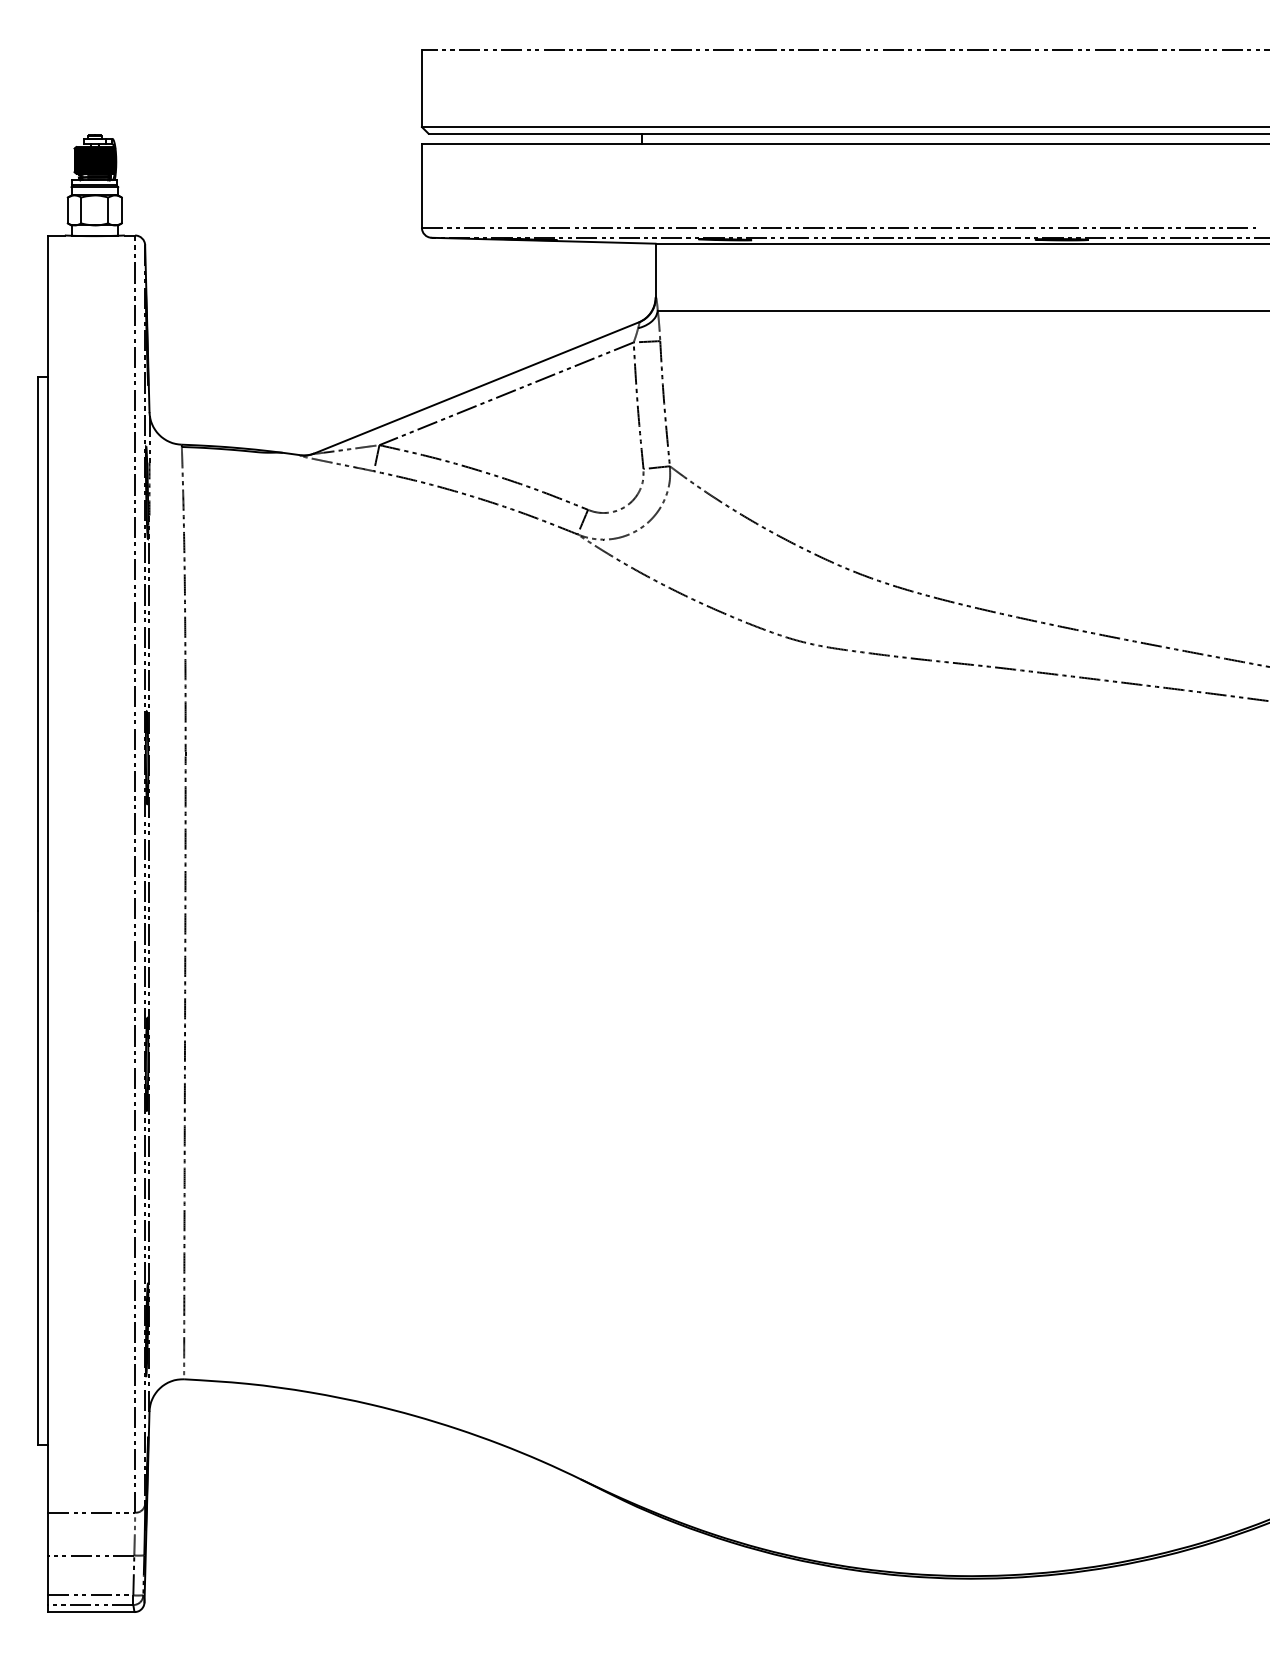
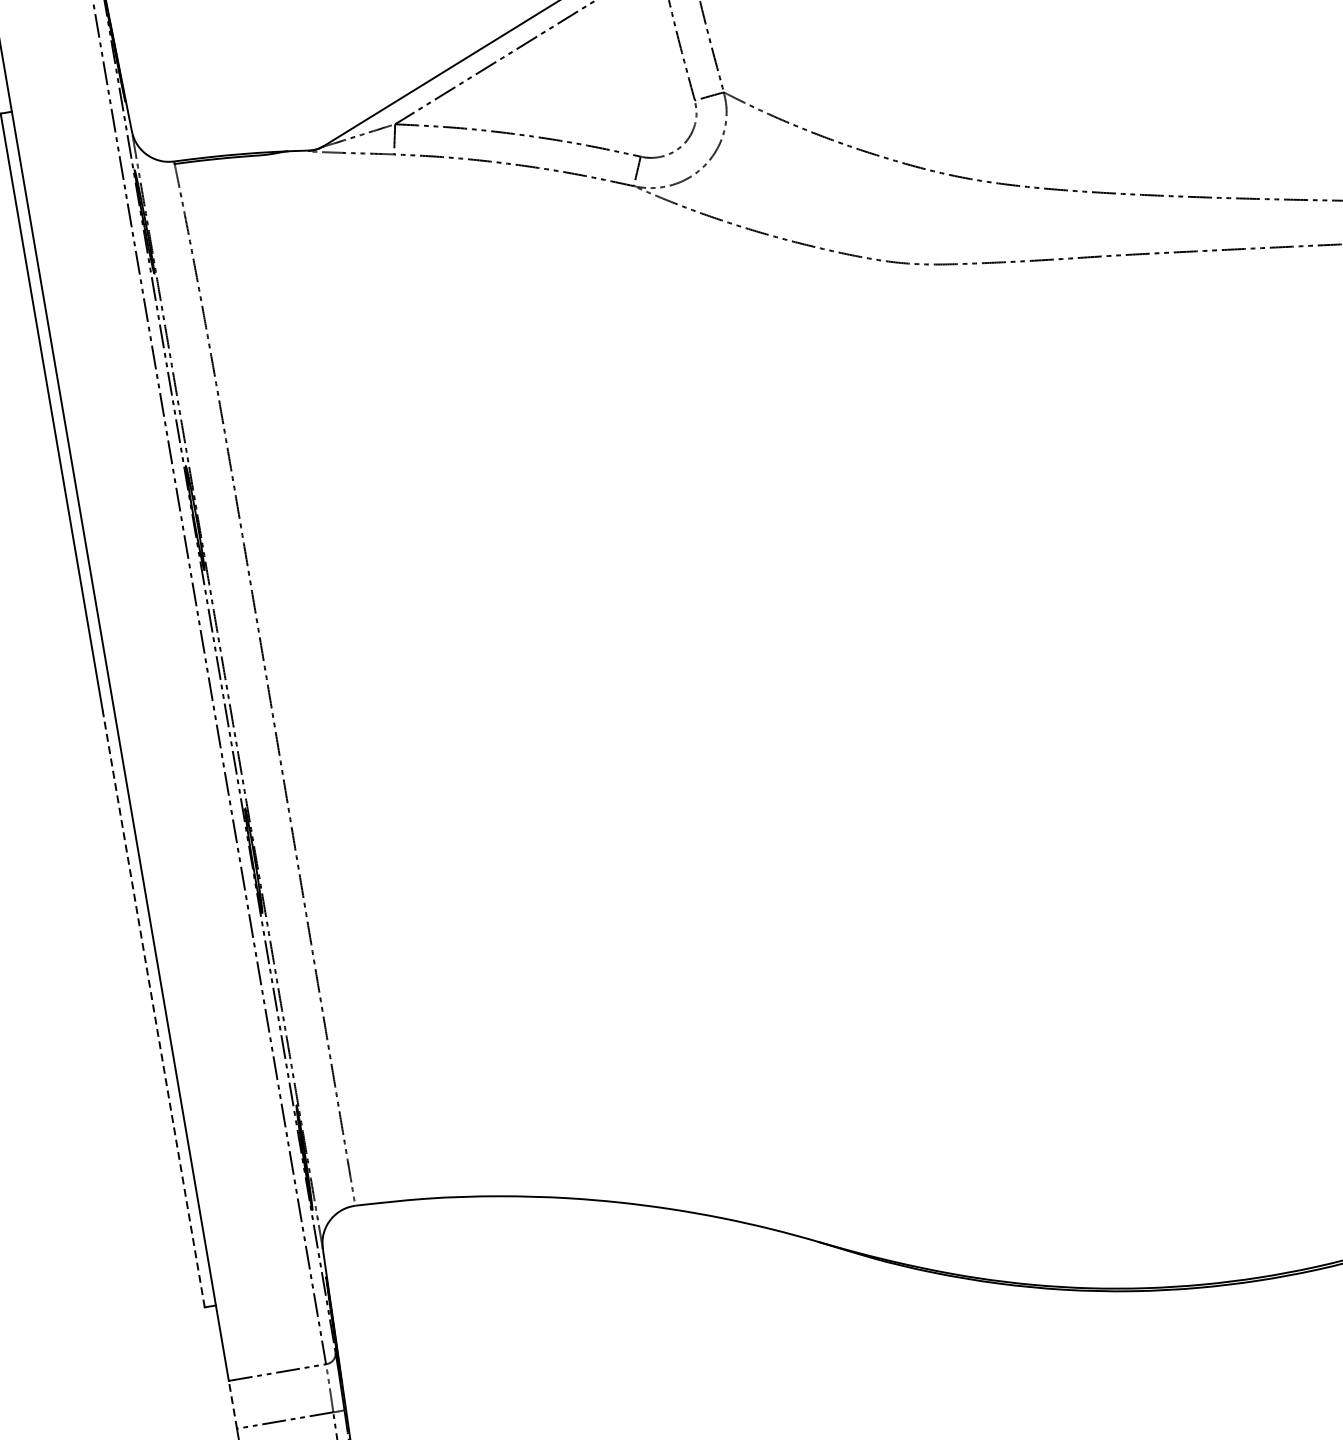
line: (38, 1178) -> (154, 1009), solid -> dashed
line: (48, 1533) -> (233, 1404), solid -> dashed

